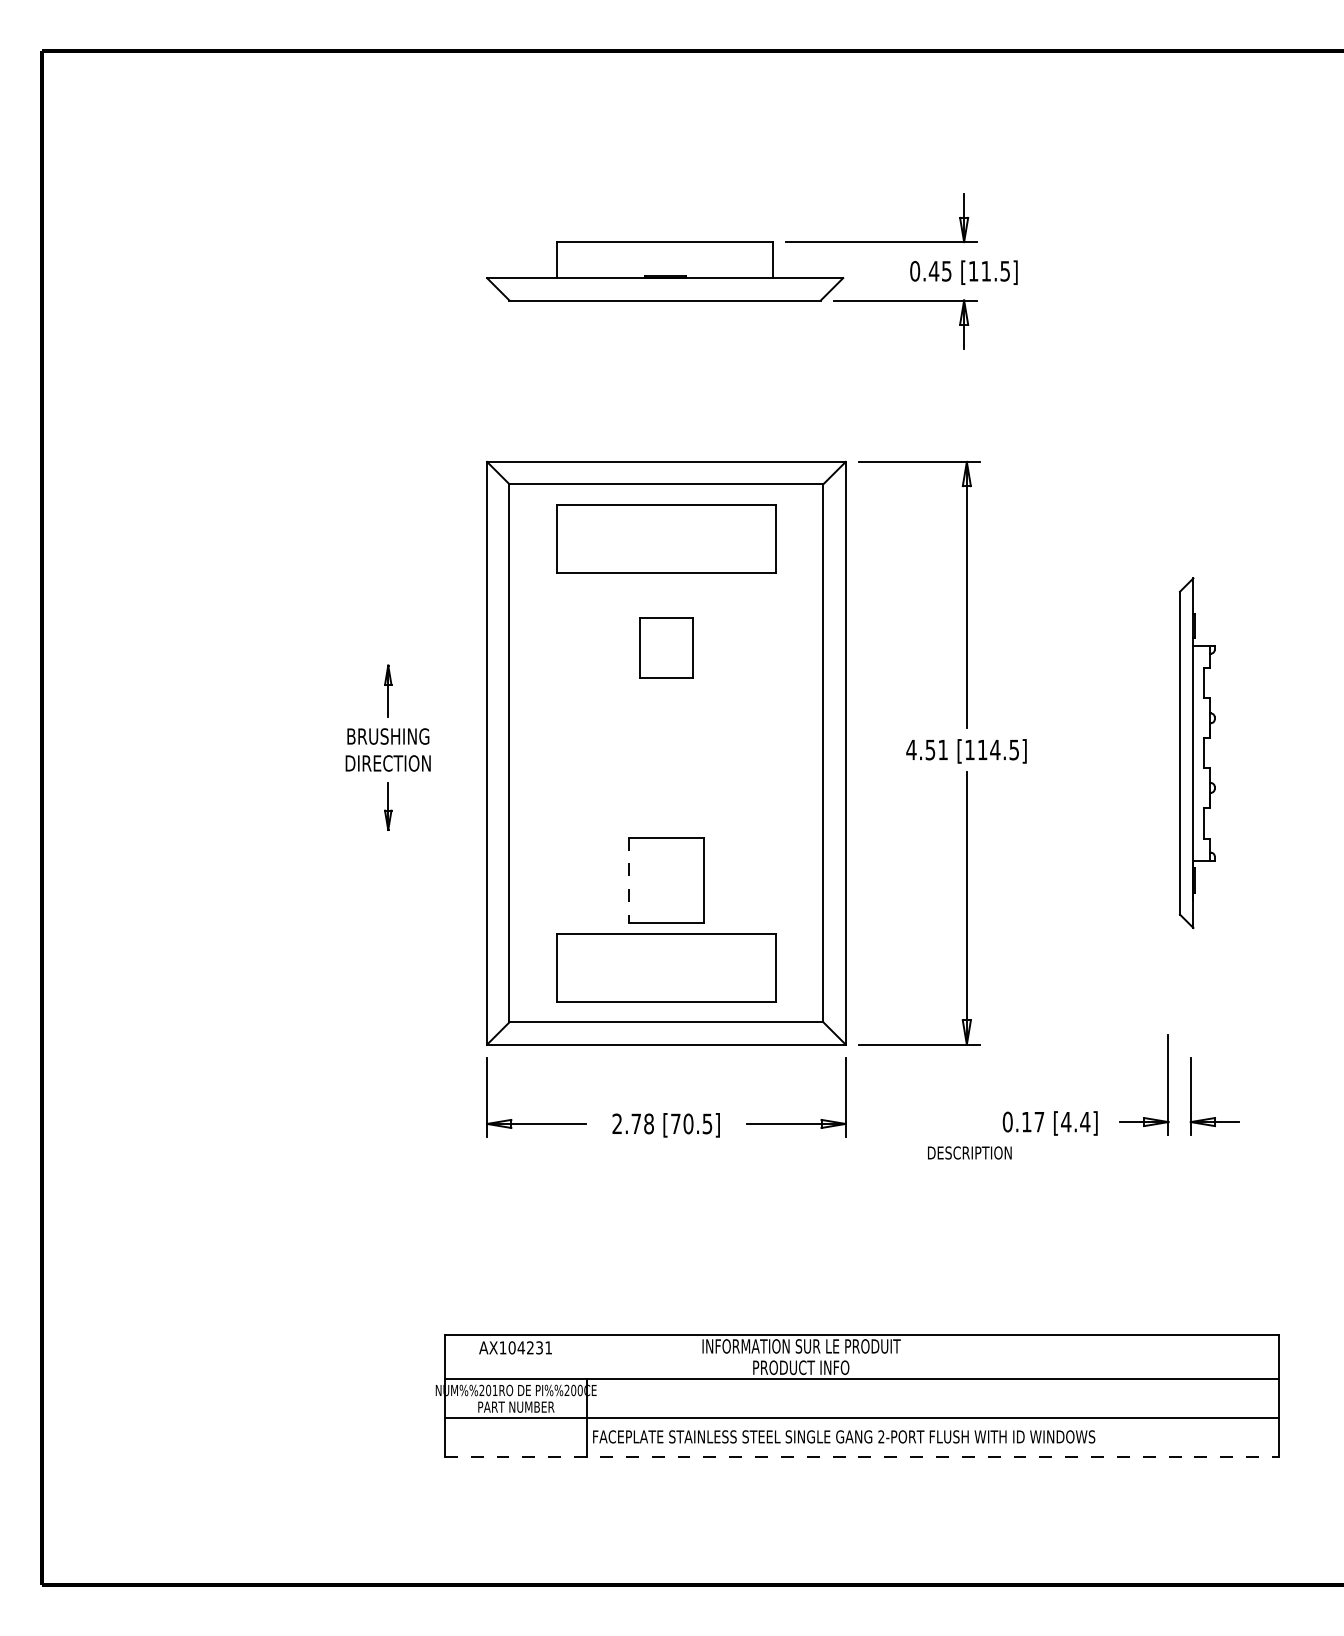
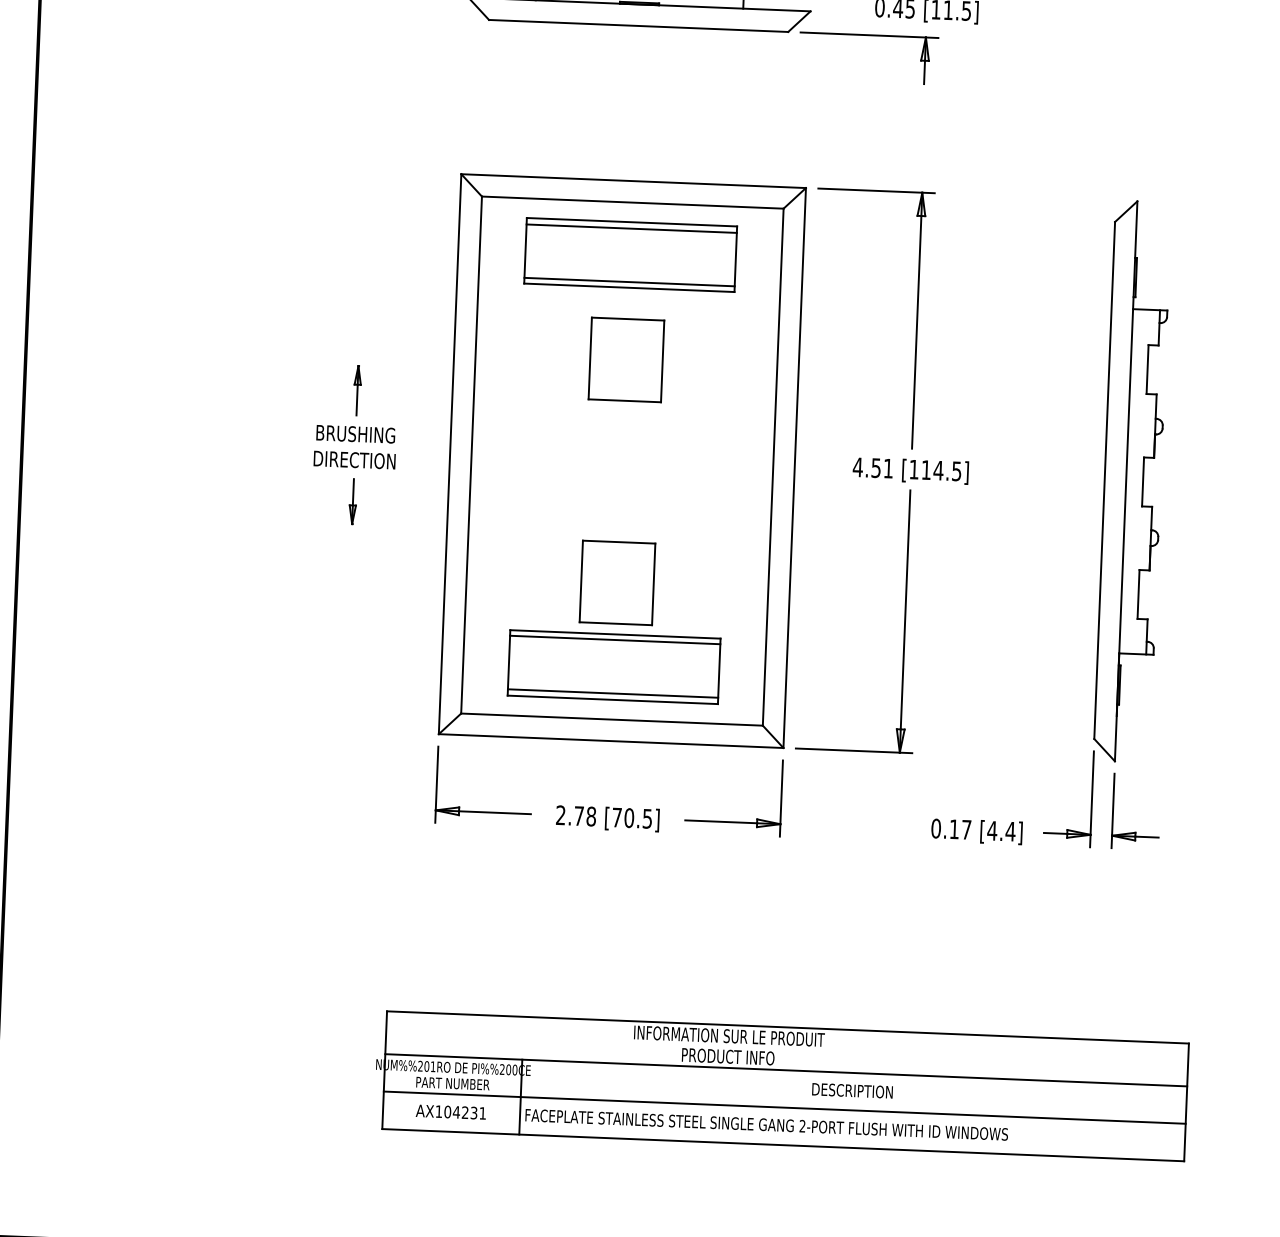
line: (666, 511) -> (631, 228), added
line: (666, 567) -> (629, 282), added
part: (666, 648) -> (626, 360), size x1.43
part: (1197, 752) -> (1132, 480), size x1.67
line: (628, 880) -> (581, 581), dashed -> solid
line: (666, 939) -> (615, 640), added
line: (666, 995) -> (613, 693), added
text: (969, 1152) -> (852, 1090), moved
text: (515, 1347) -> (450, 1111), moved
line: (862, 1457) -> (783, 1145), dashed -> solid

